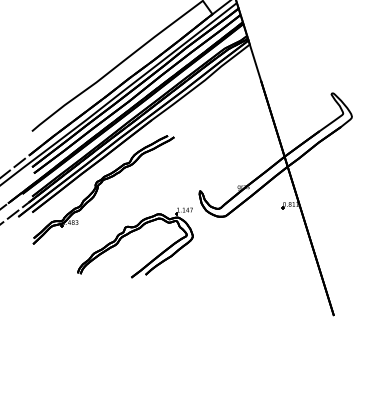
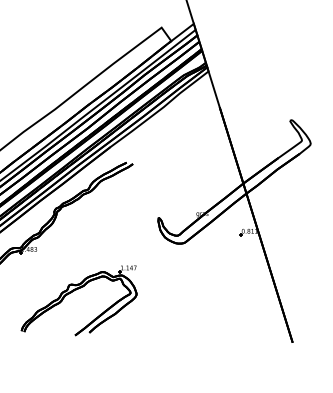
part: (129, 234) -> (73, 292), moved

